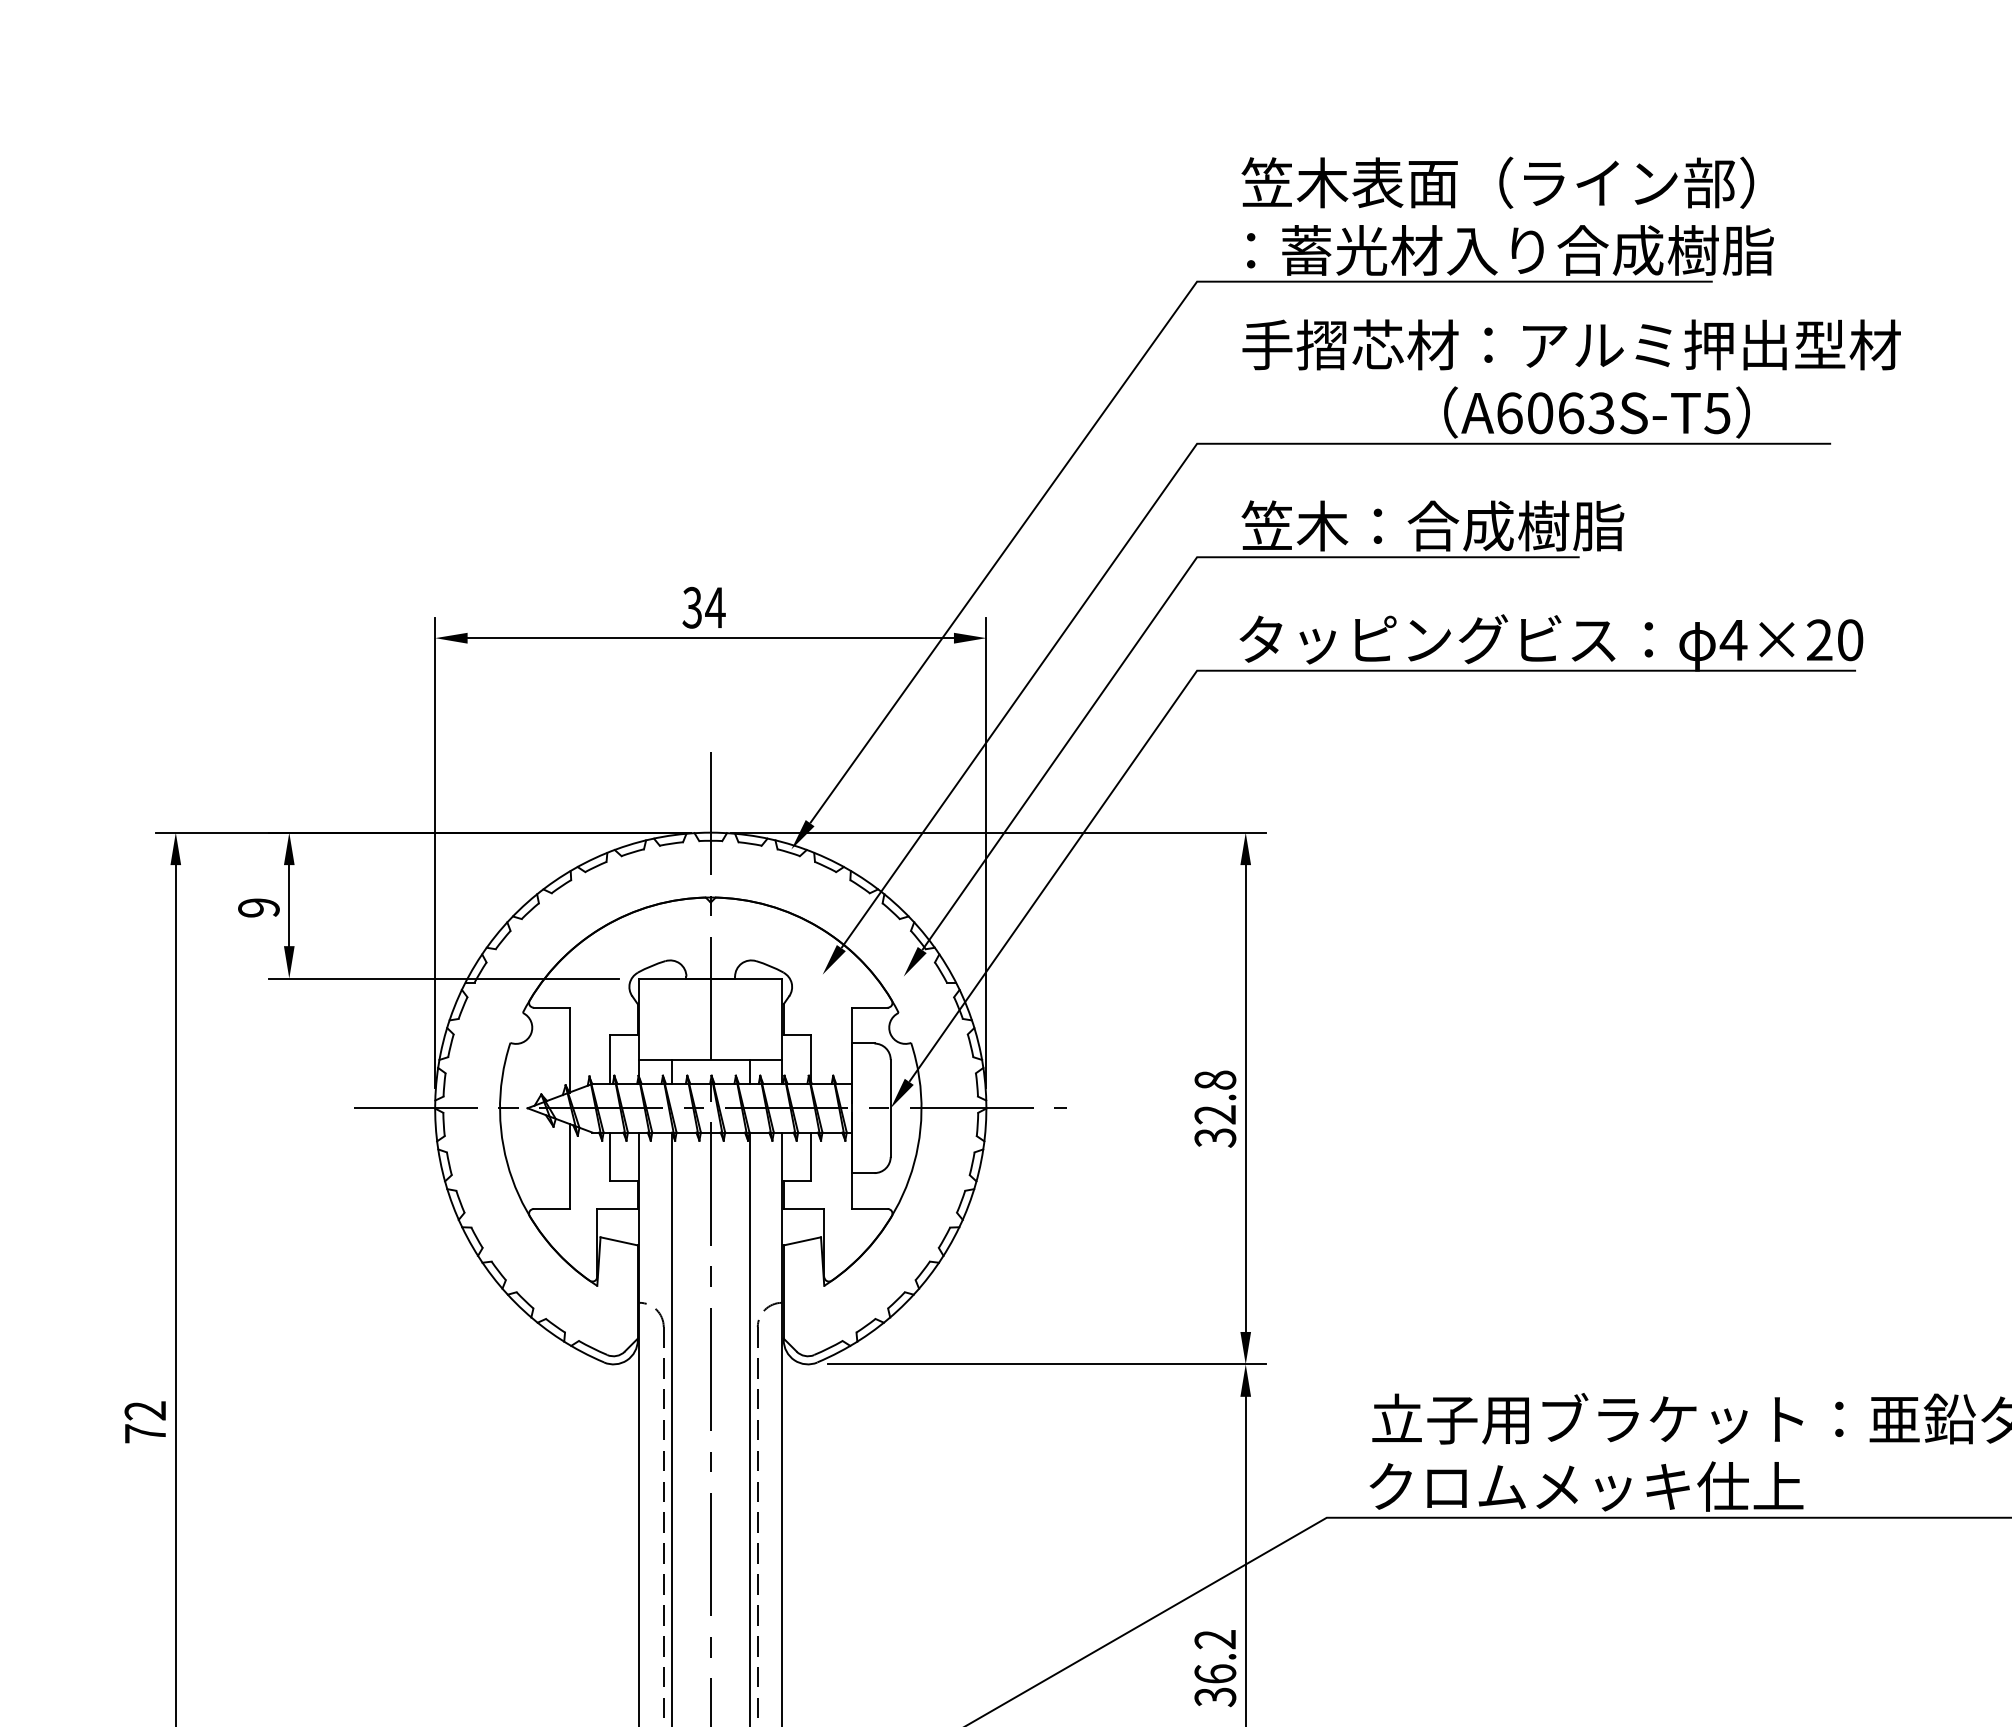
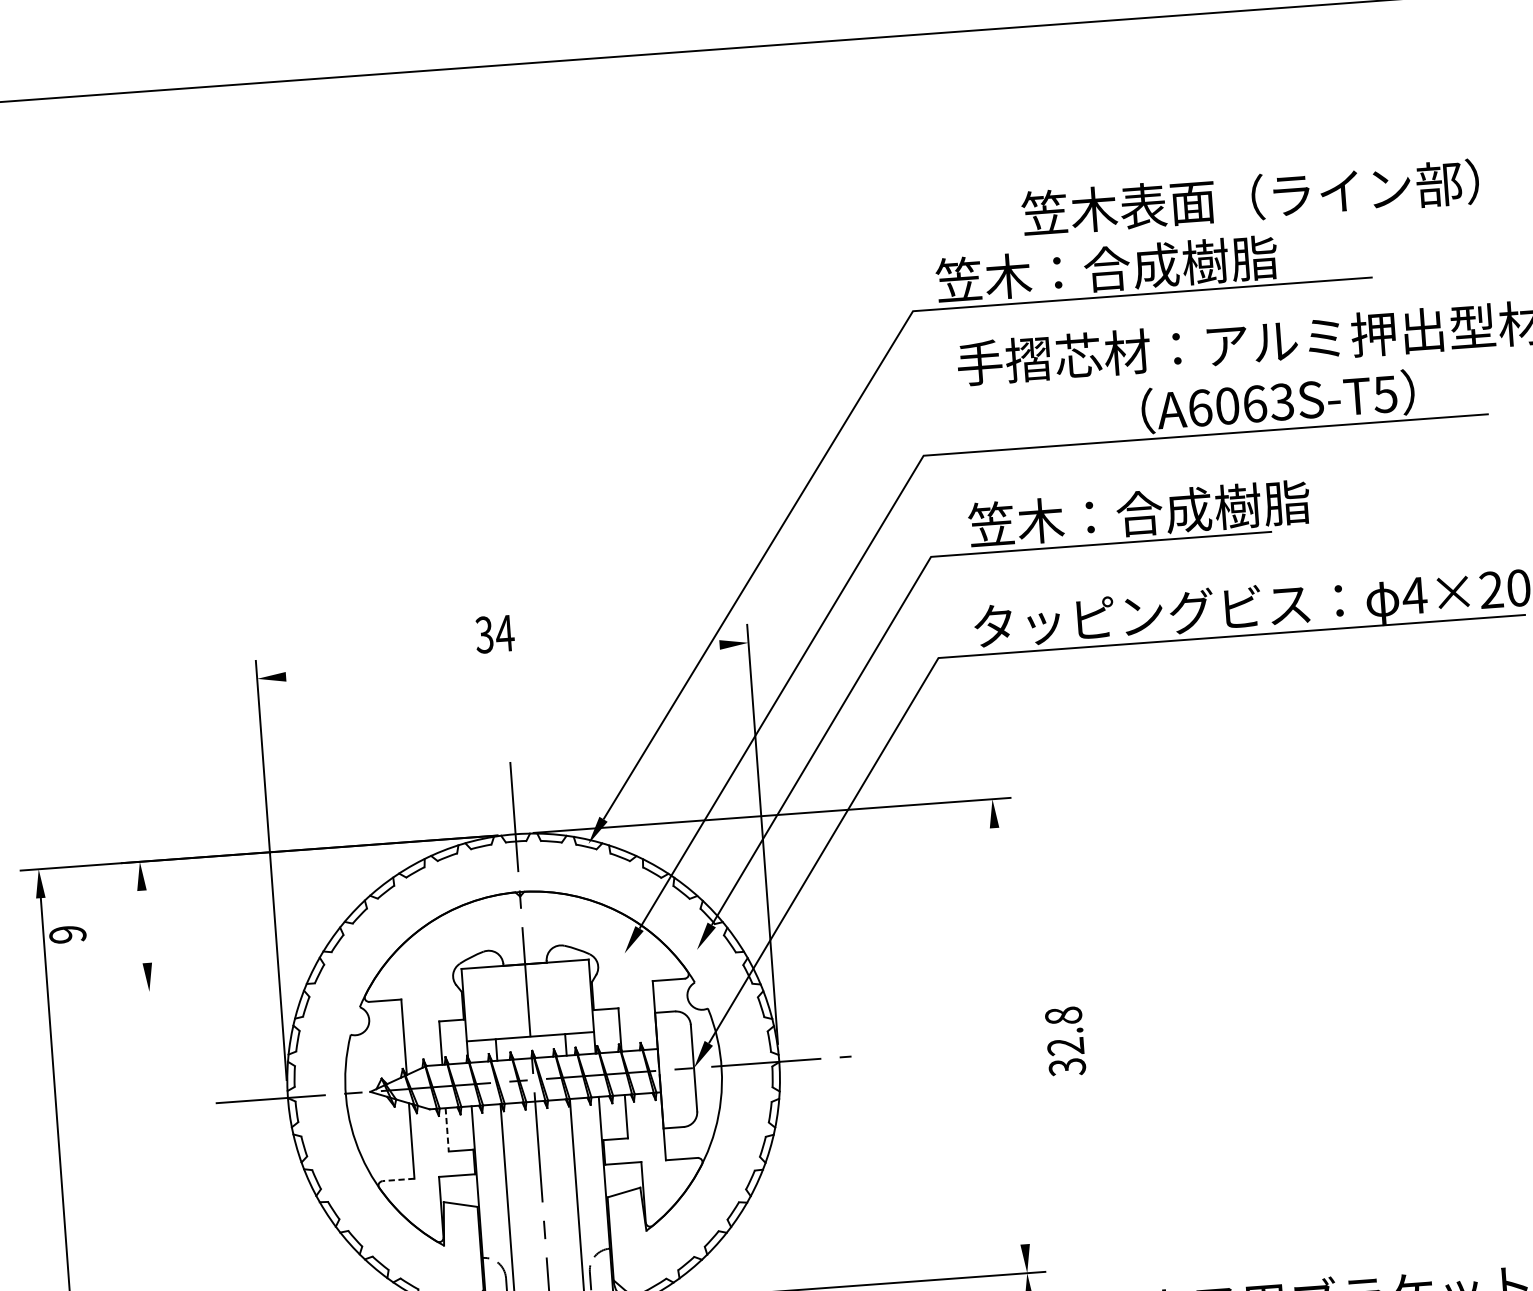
text: (1497, 182) -> (1250, 197), moved
text: (1499, 249) -> (1180, 262), ：蓄光材入り合成樹脂 -> 笠木：合成樹脂
line: (710, 638) -> (502, 661), removed
line: (289, 905) -> (144, 926), removed
text: (258, 907) -> (67, 934), moved
line: (444, 978) -> (287, 981), removed
line: (1245, 1098) -> (1009, 1036), removed
text: (1215, 1108) -> (1065, 1041), moved
line: (610, 1157) -> (447, 1130), solid -> dashed
line: (551, 1208) -> (398, 1179), solid -> dashed

